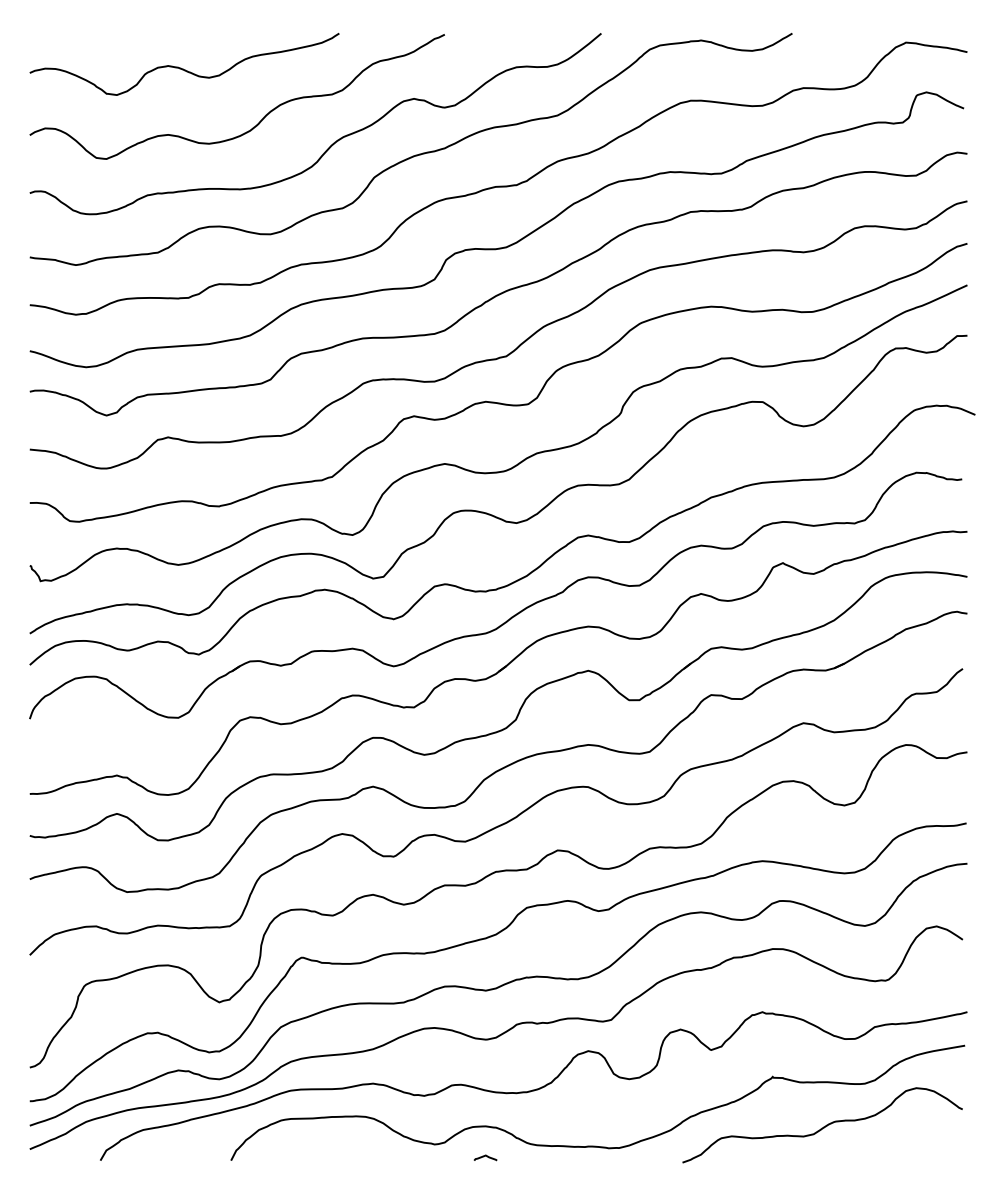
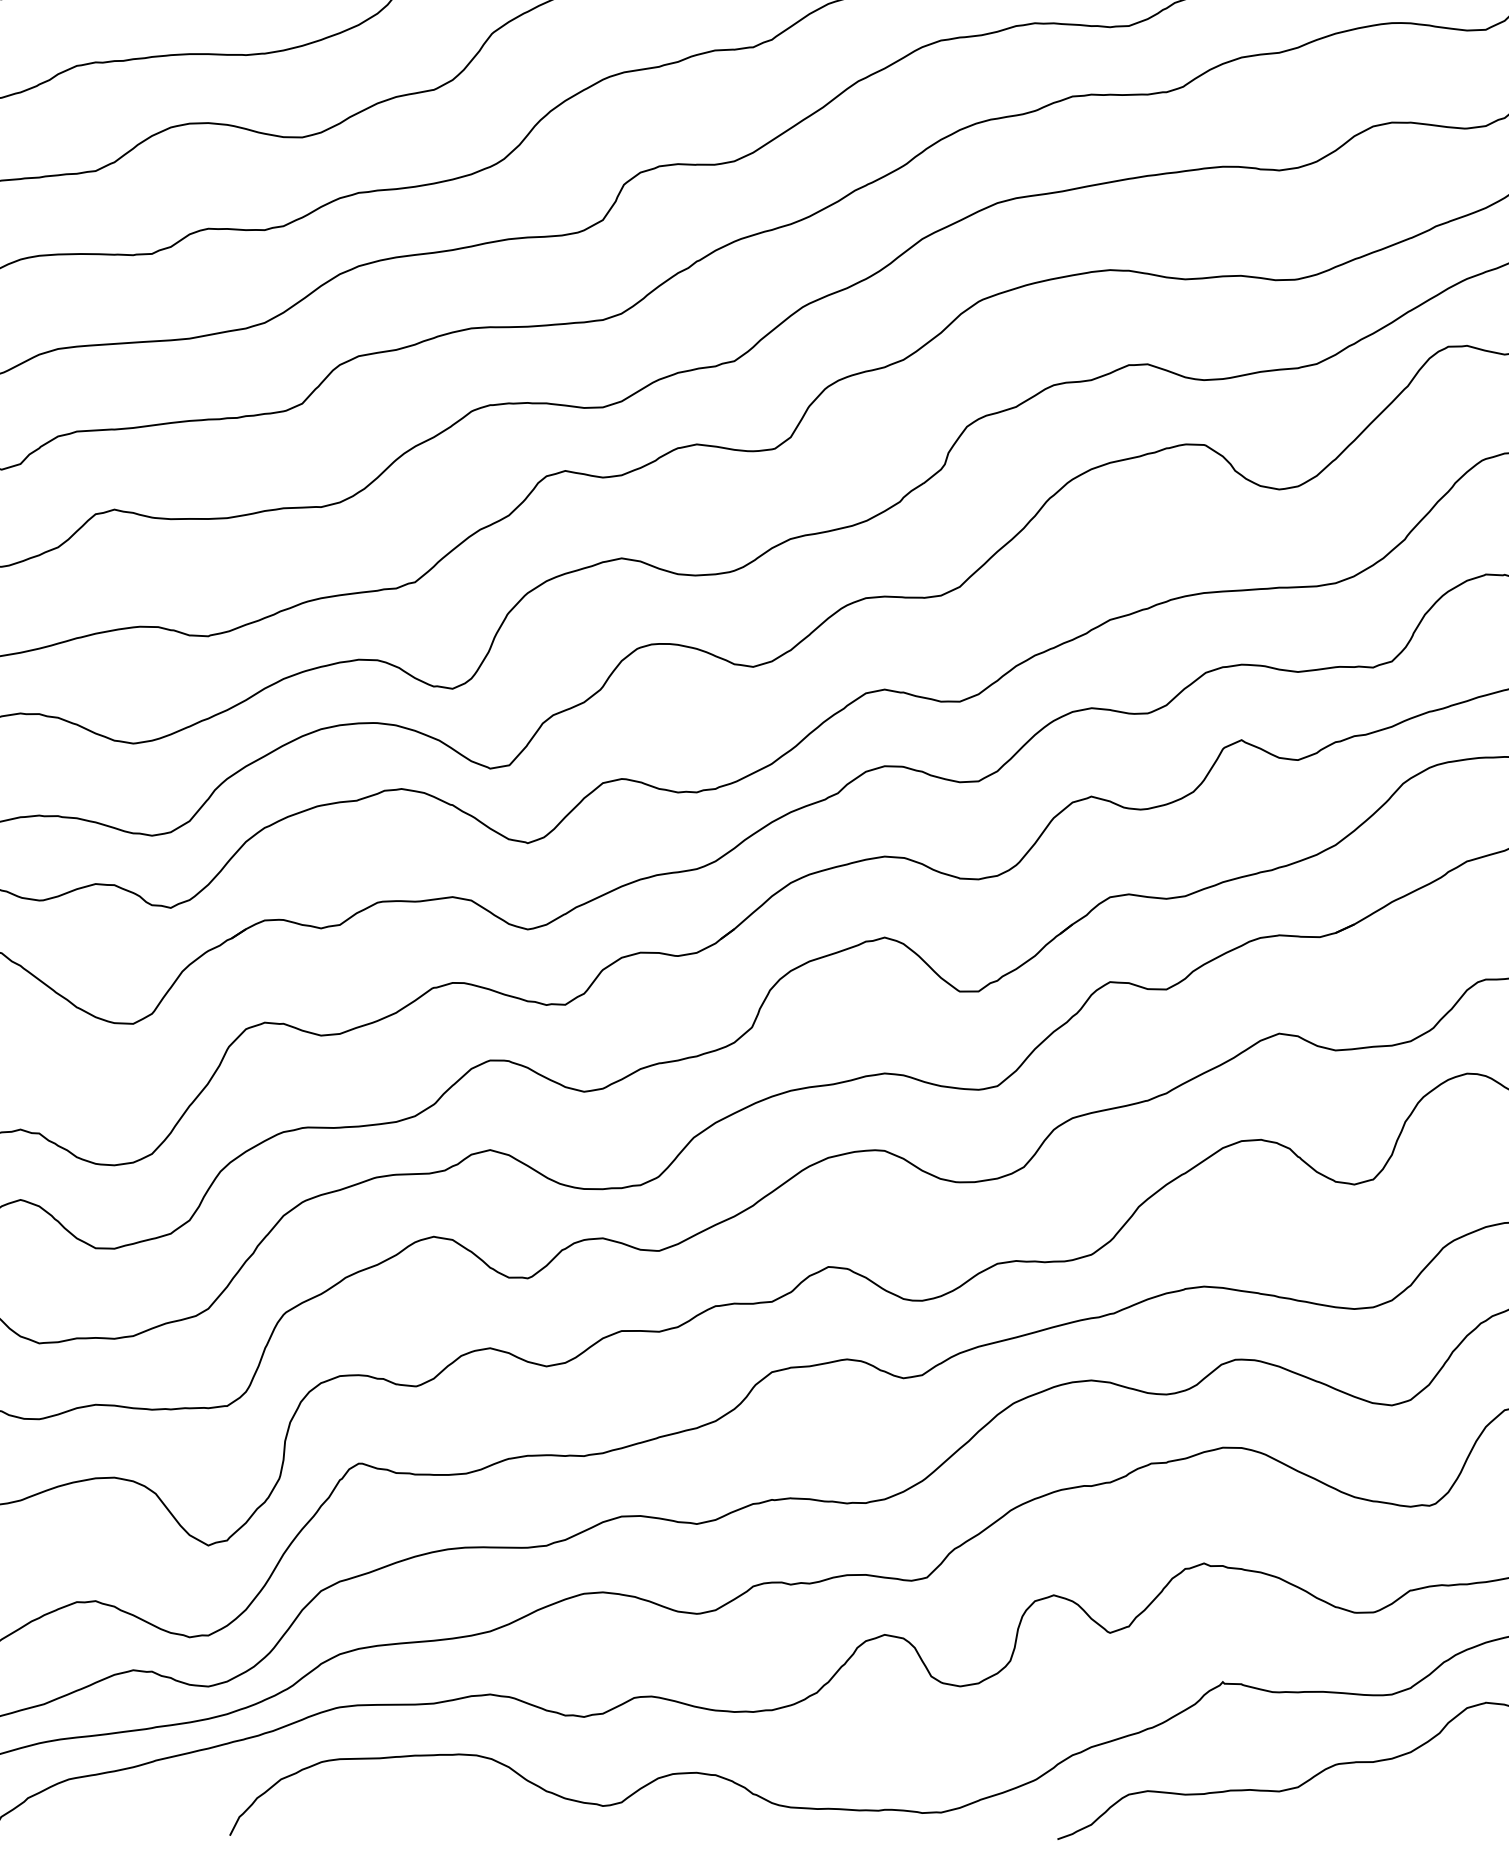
curve: (485, 1156) -> (696, 1828), removed

